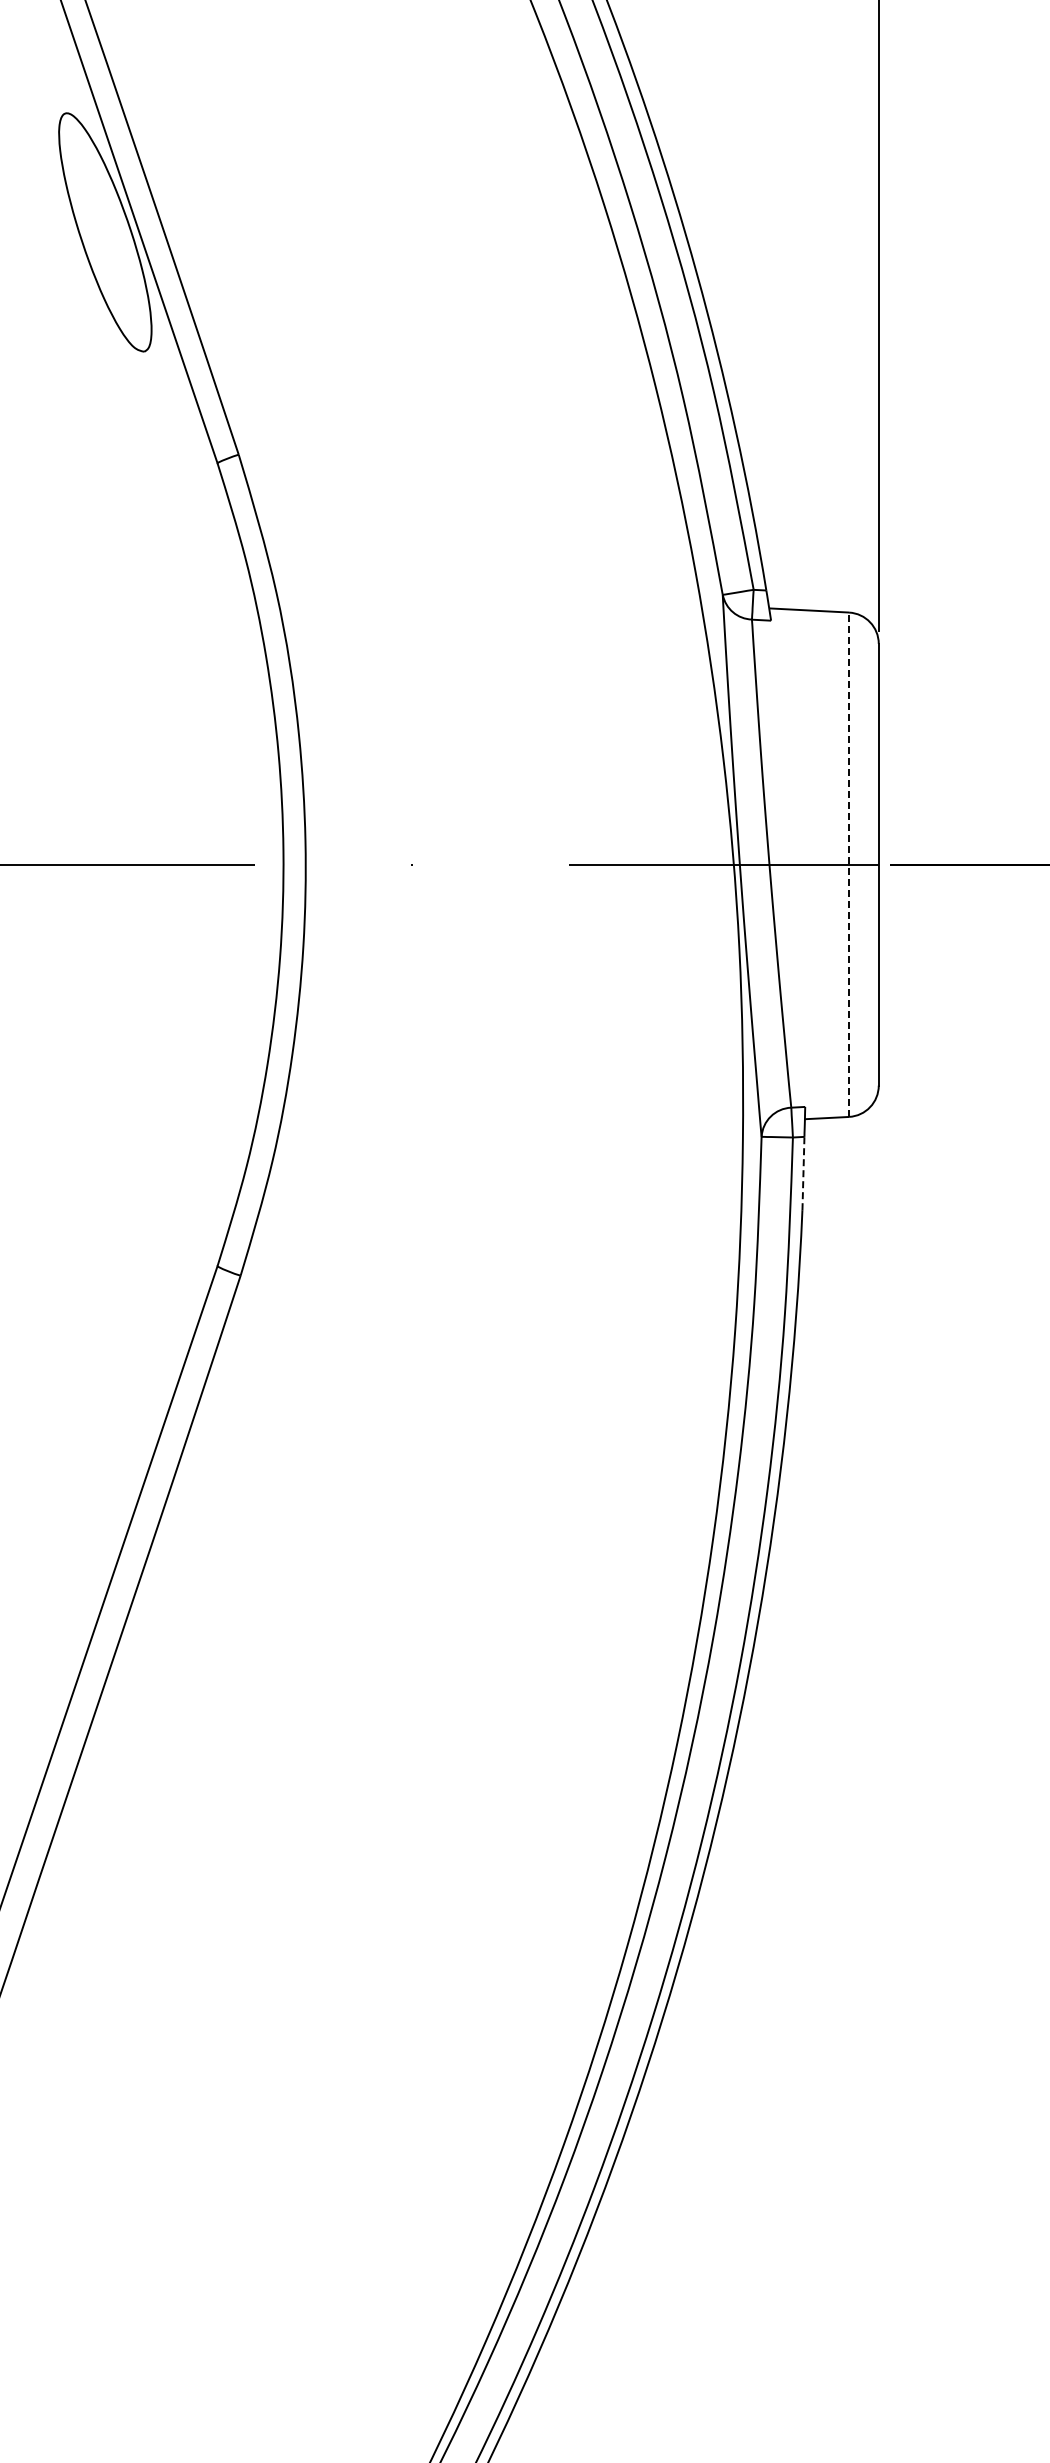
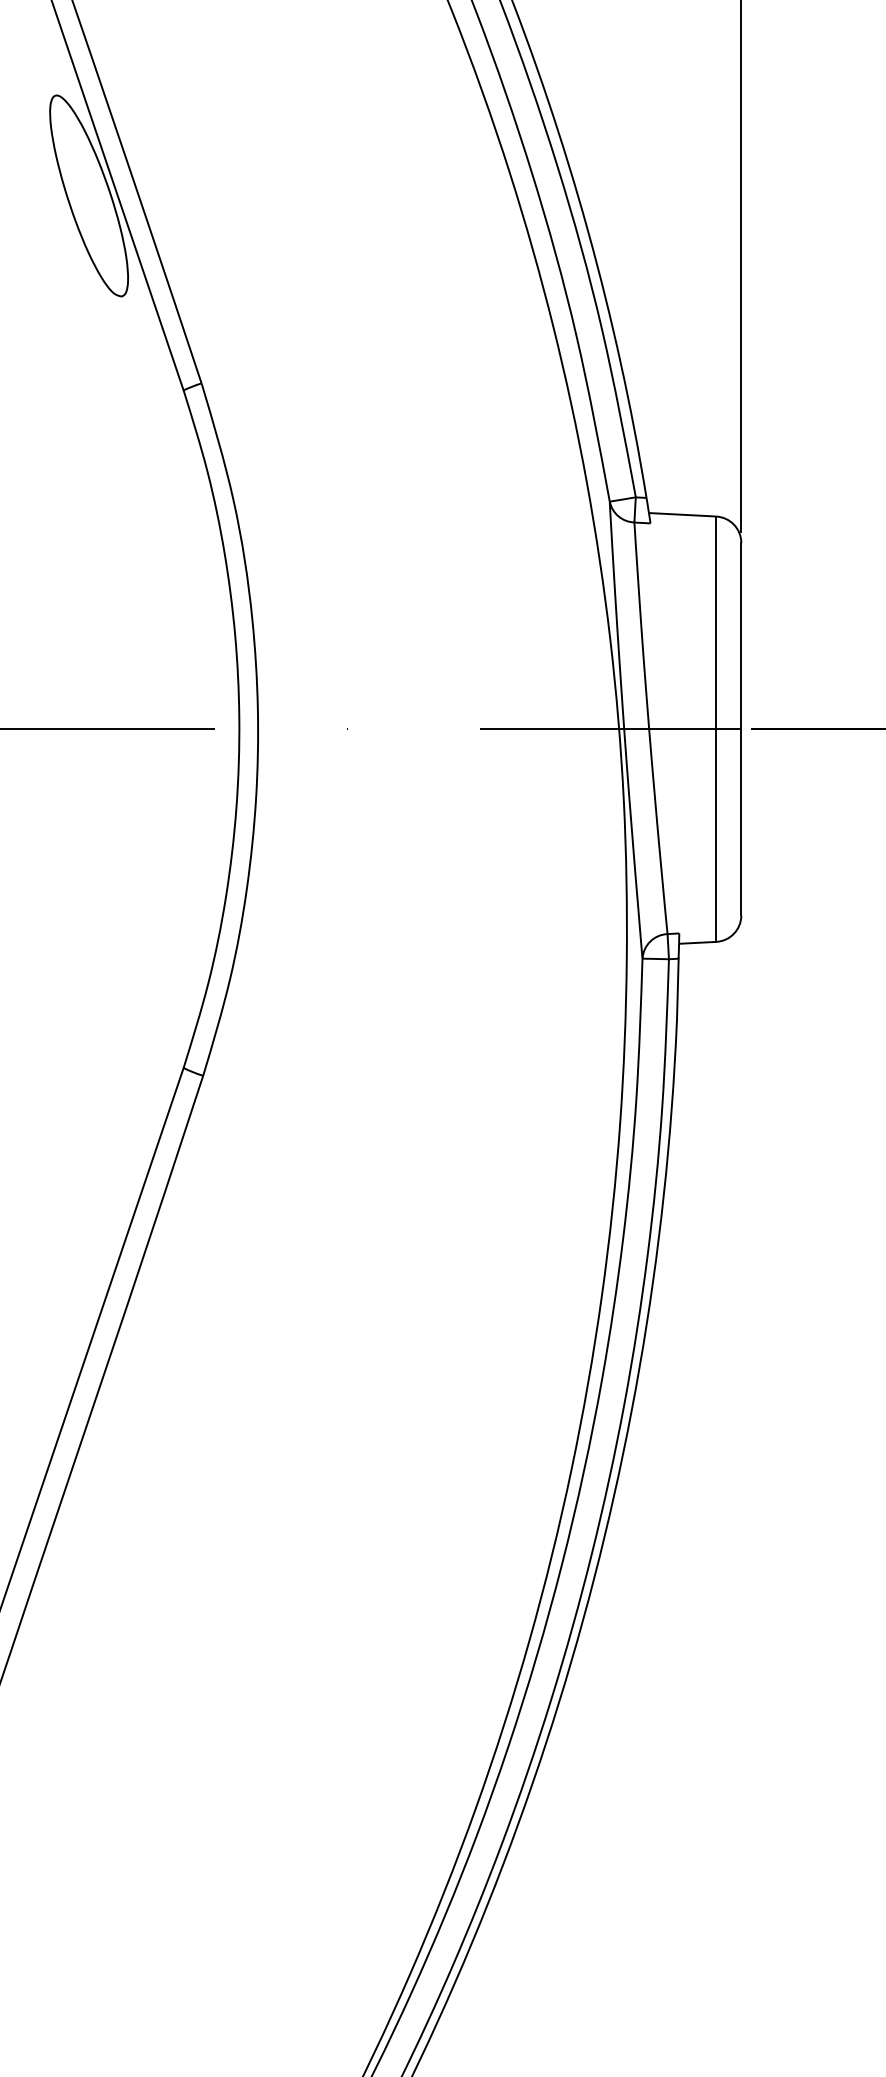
line: (849, 864) -> (716, 729), dashed -> solid
line: (803, 1173) -> (677, 989), dashed -> solid

